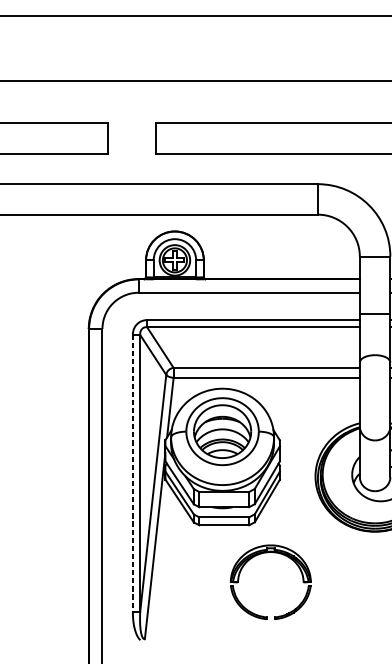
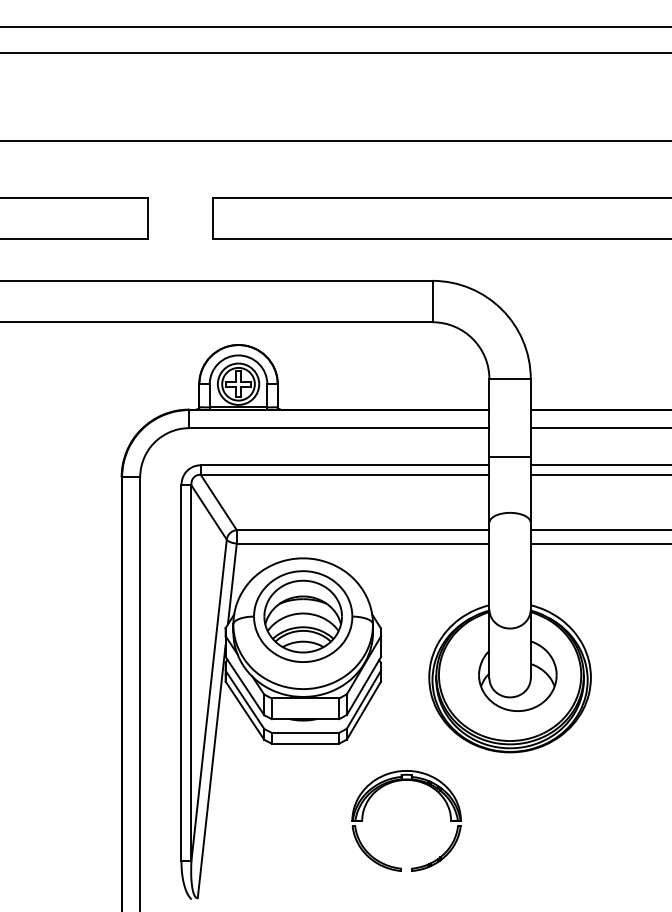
line: (132, 473) -> (181, 673), dashed -> solid
part: (267, 553) -> (401, 781), moved

